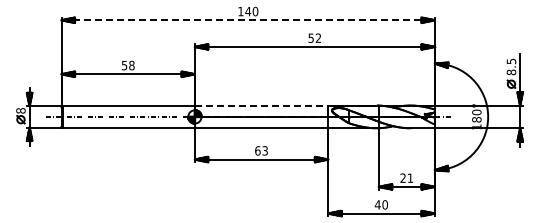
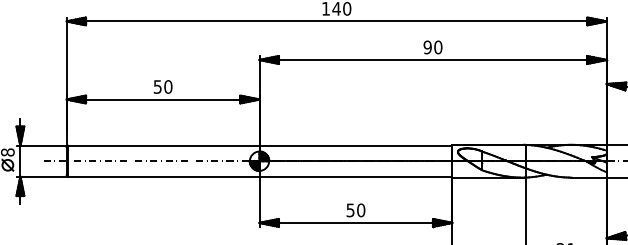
line: (248, 20) -> (337, 21), dashed -> solid
text: (314, 37) -> (432, 46), 52 -> 90
text: (131, 65) -> (167, 86), 58 -> 50
line: (261, 106) -> (355, 146), dashed -> solid
text: (261, 150) -> (355, 209), 63 -> 50

